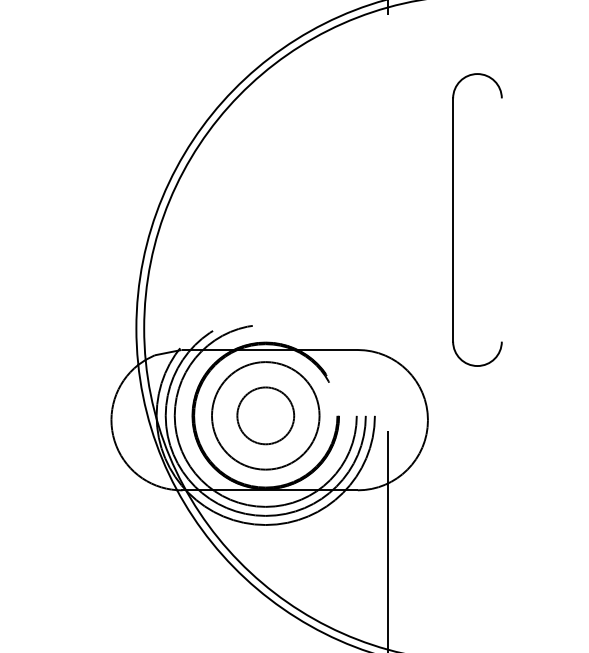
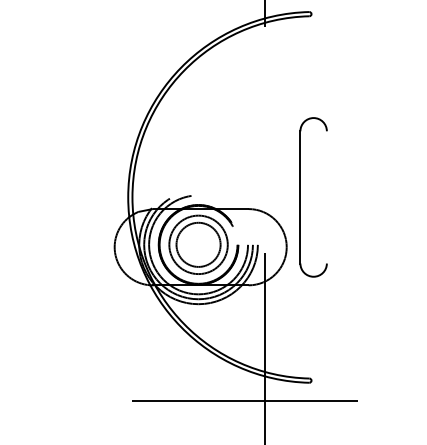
part: (453, 220) -> (300, 197), moved
circle: (265, 415) -> (198, 244), size x1.43

